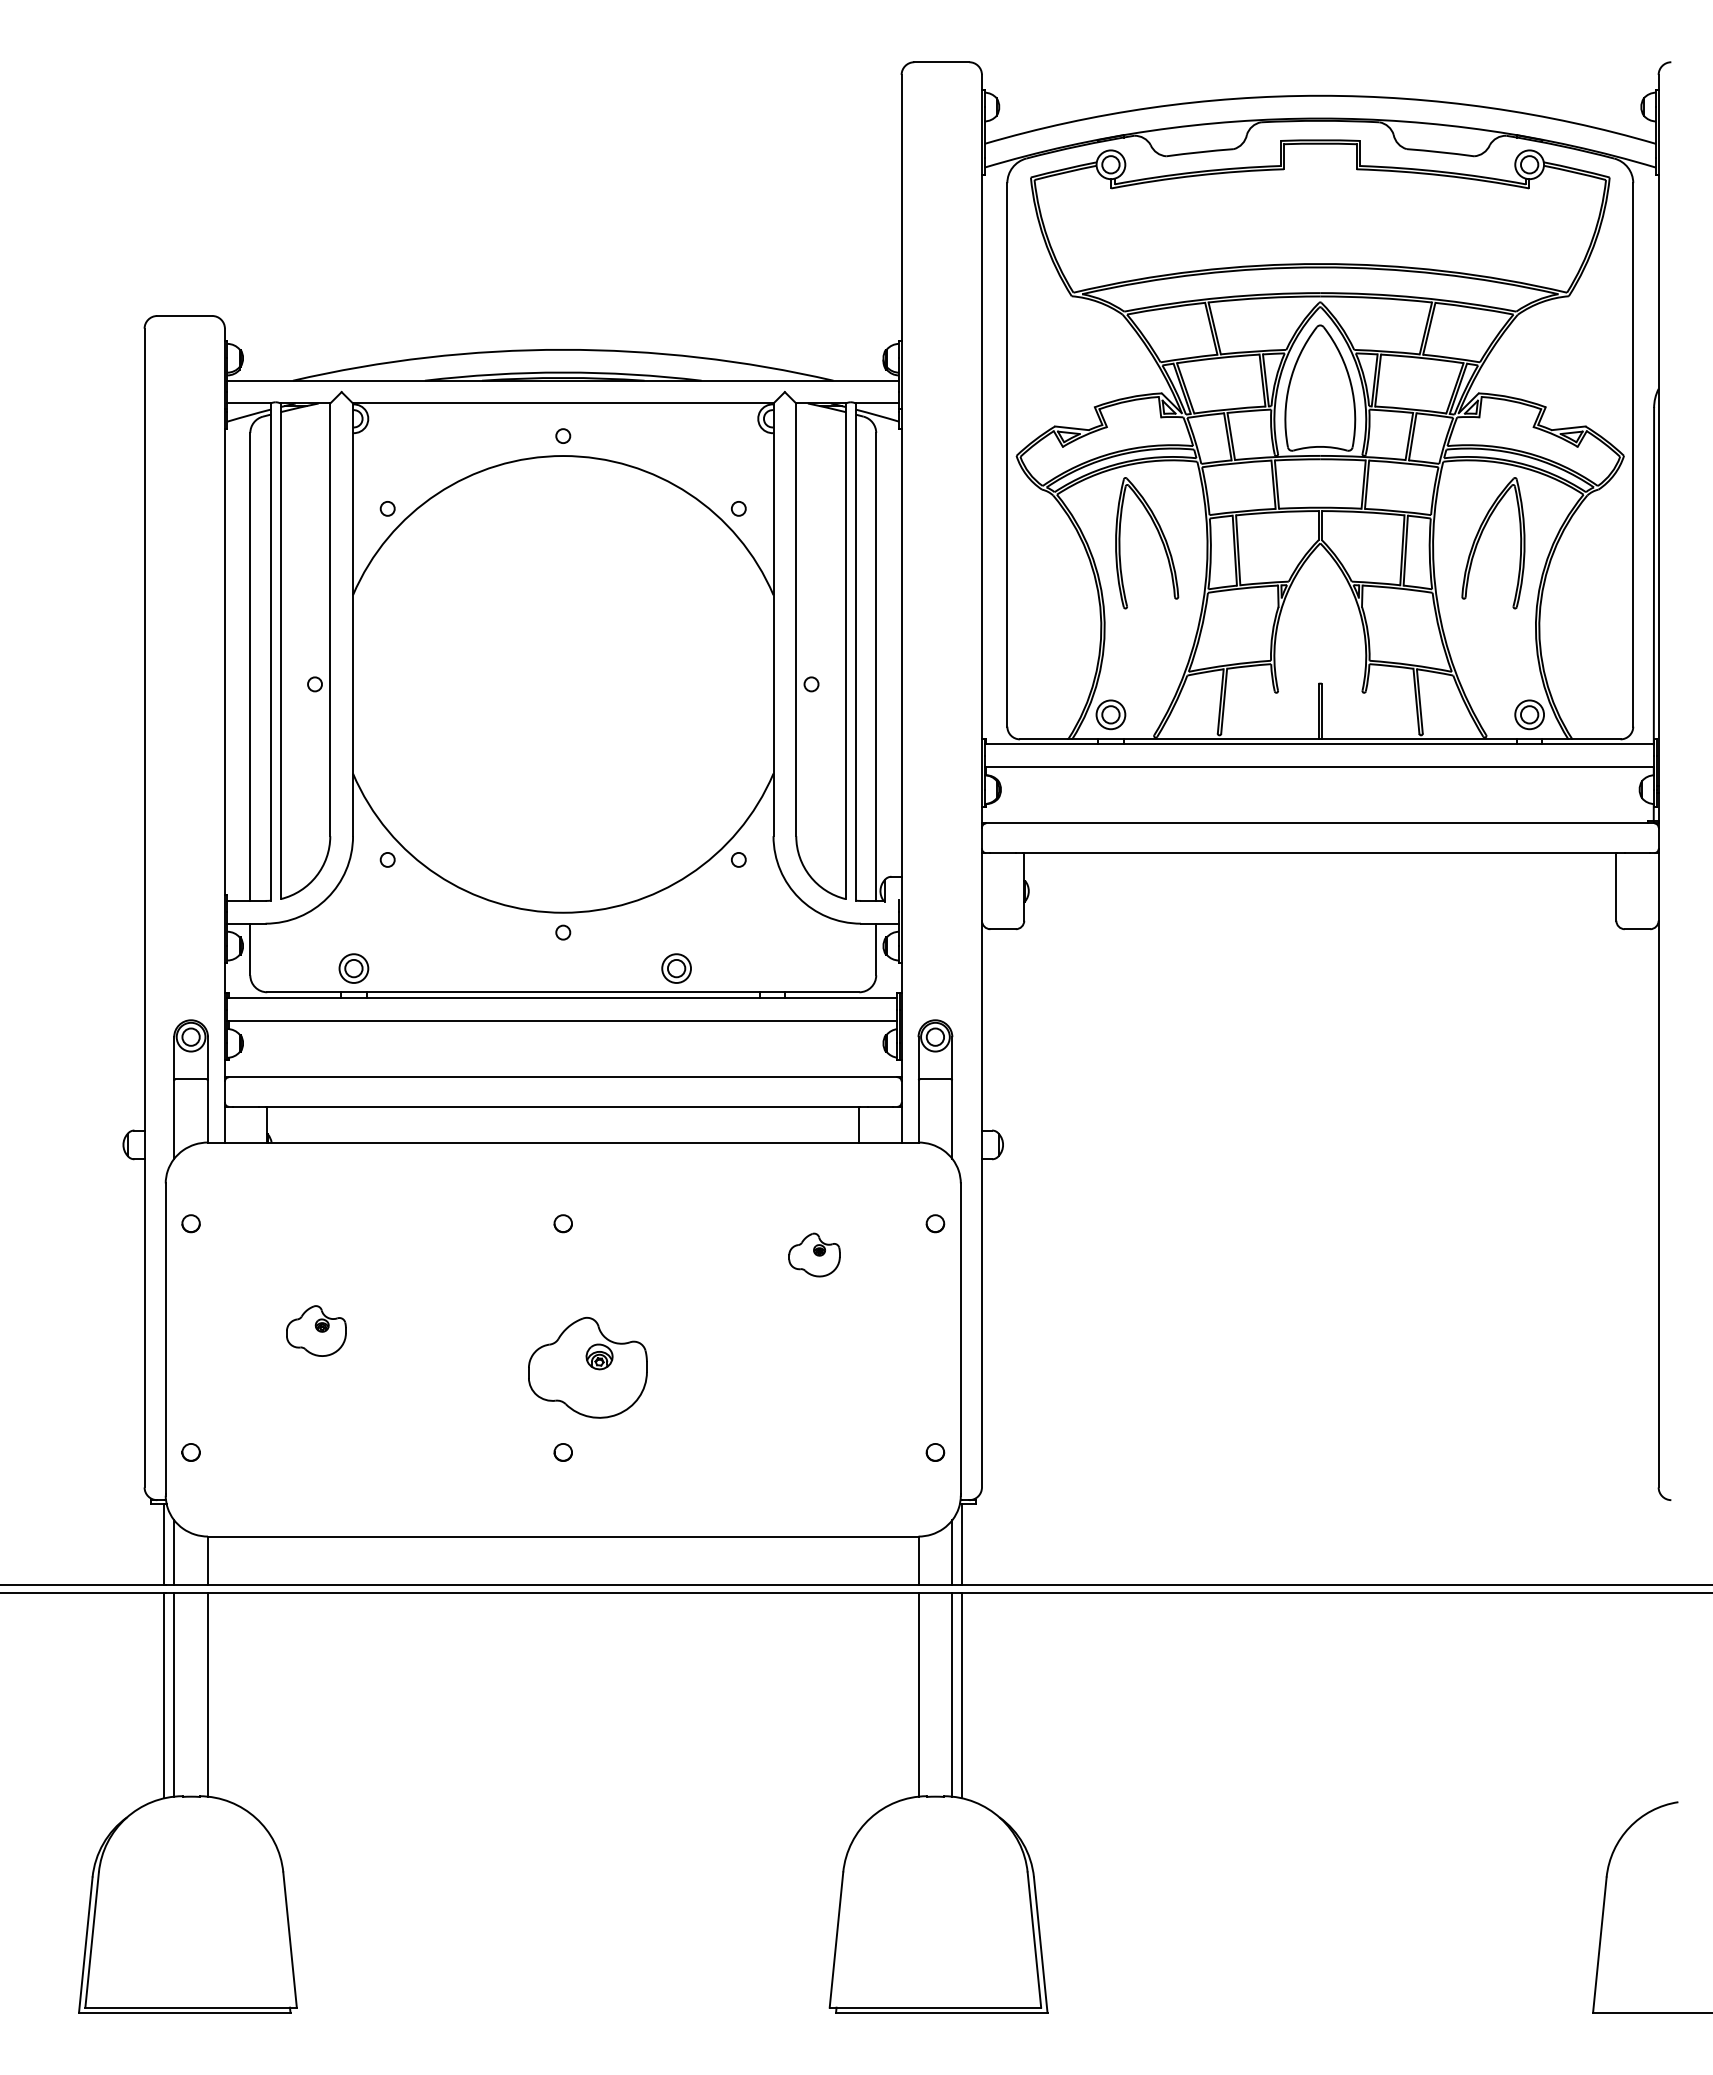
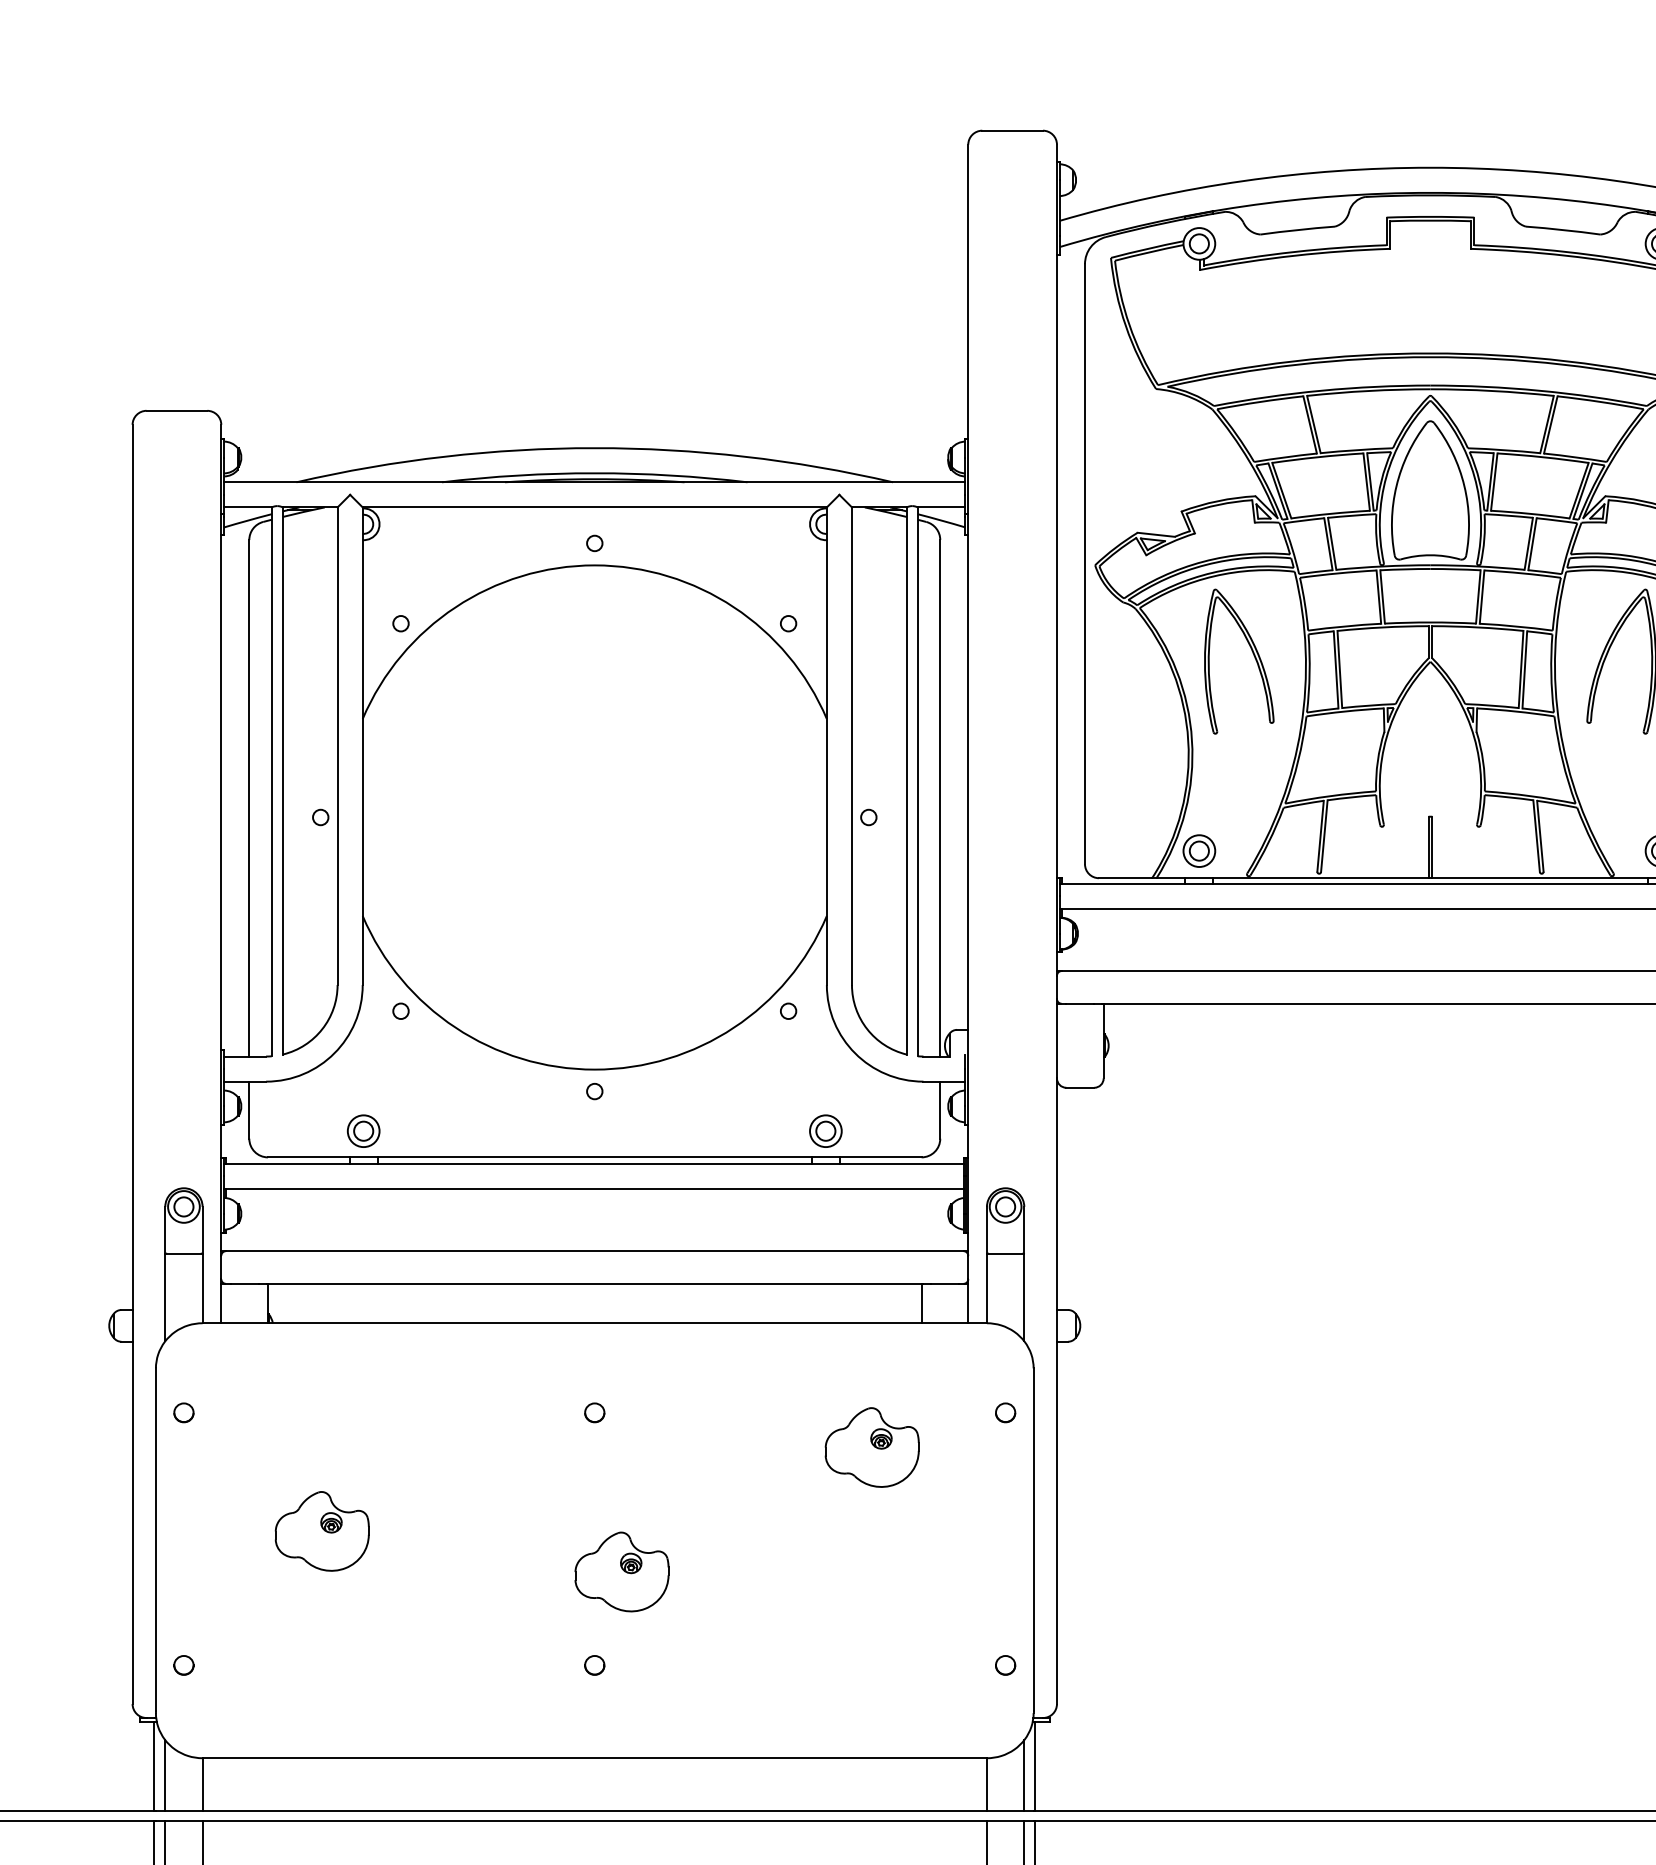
part: (676, 968) -> (825, 1131), moved
part: (814, 1254) -> (872, 1446), size x1.67
part: (316, 1330) -> (322, 1530), size x1.43
part: (587, 1367) -> (621, 1571), size x0.71

